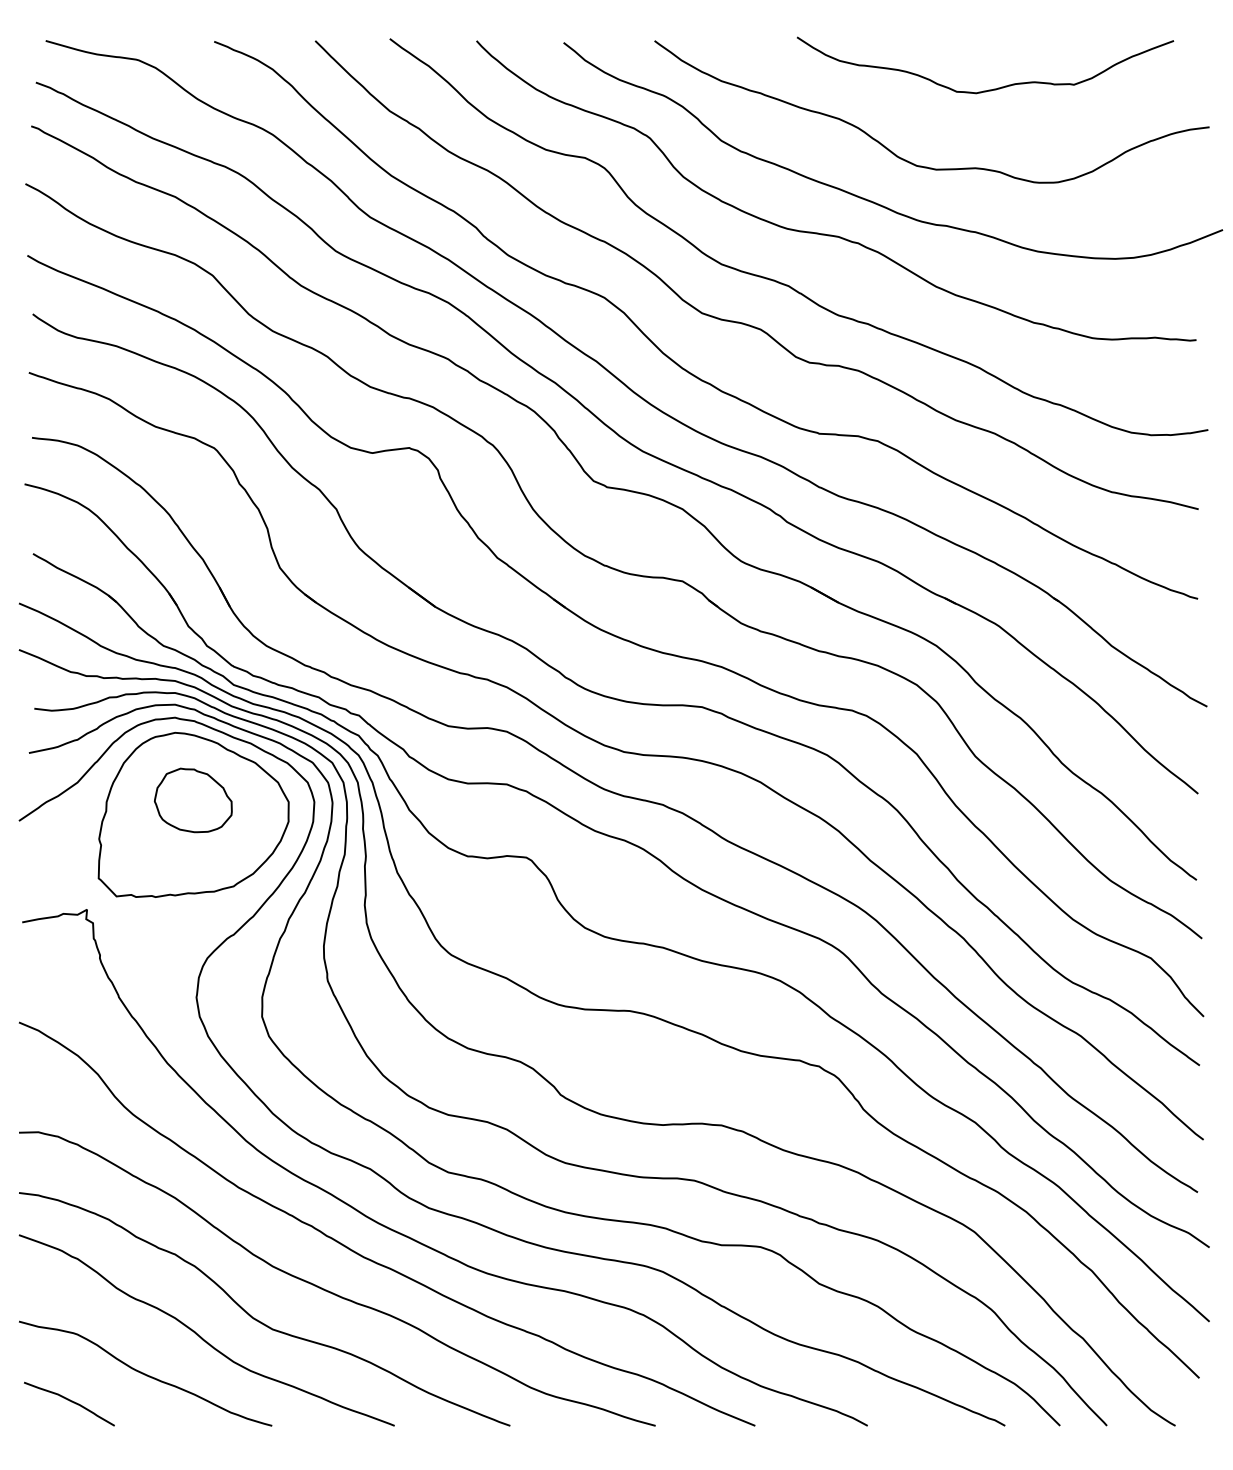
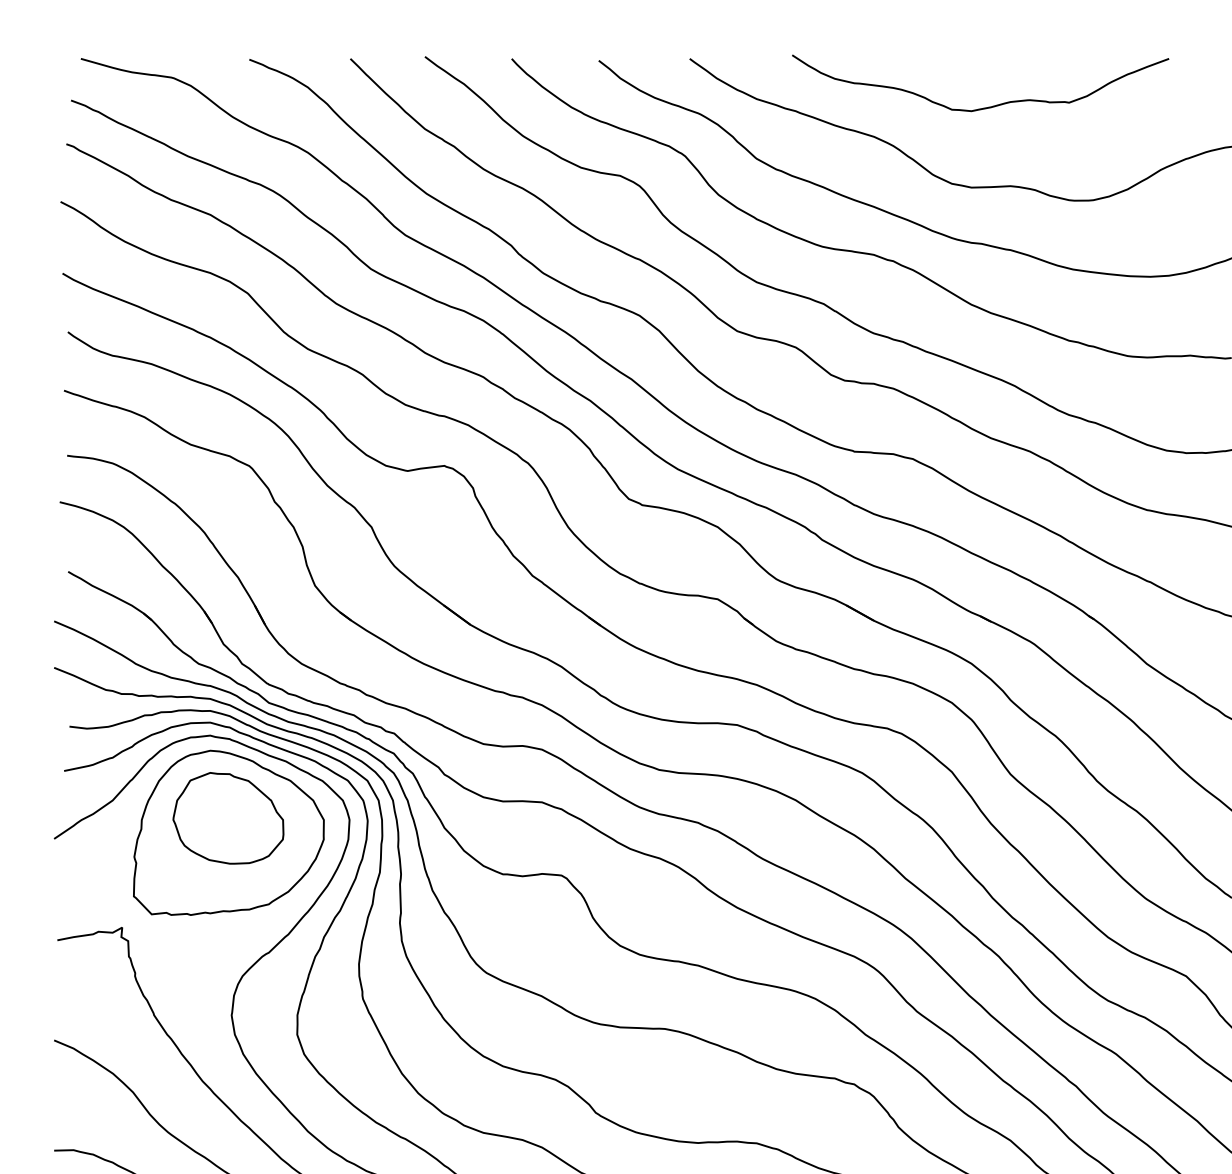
curve: (988, 89) -> (983, 107), moved
part: (193, 800) -> (228, 818), size x1.43

